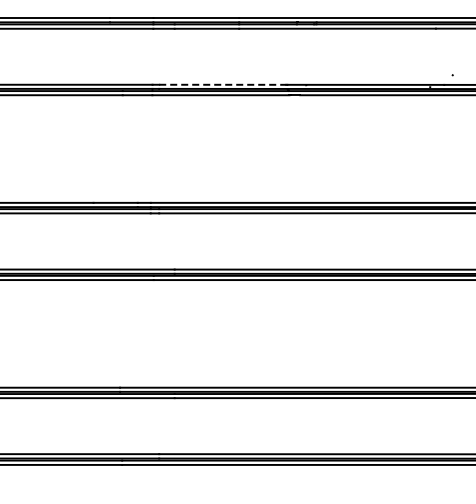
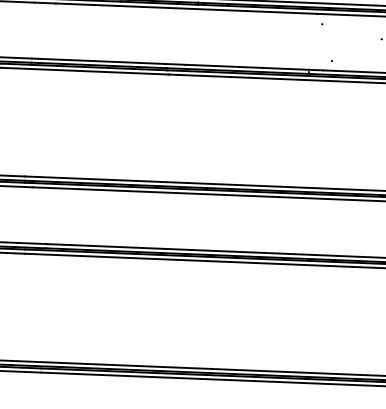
line: (222, 84) -> (101, 61), dashed -> solid

